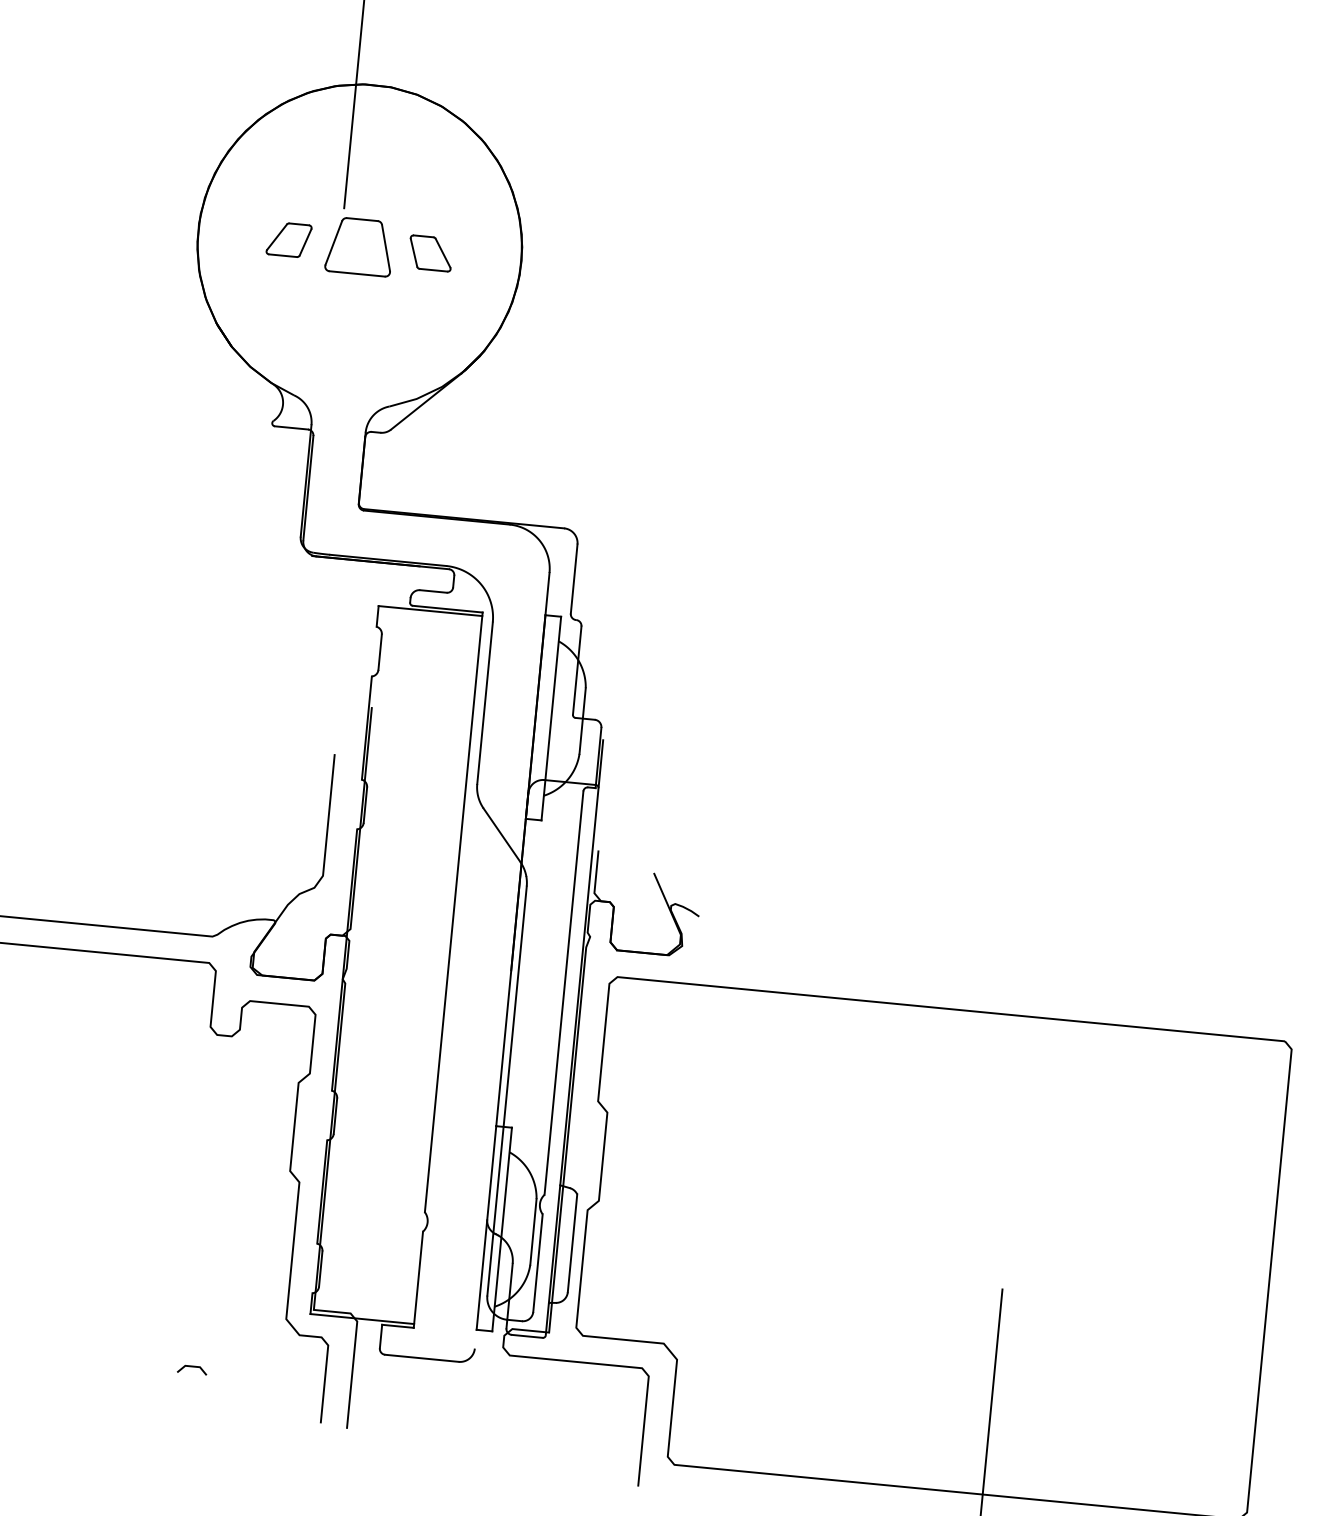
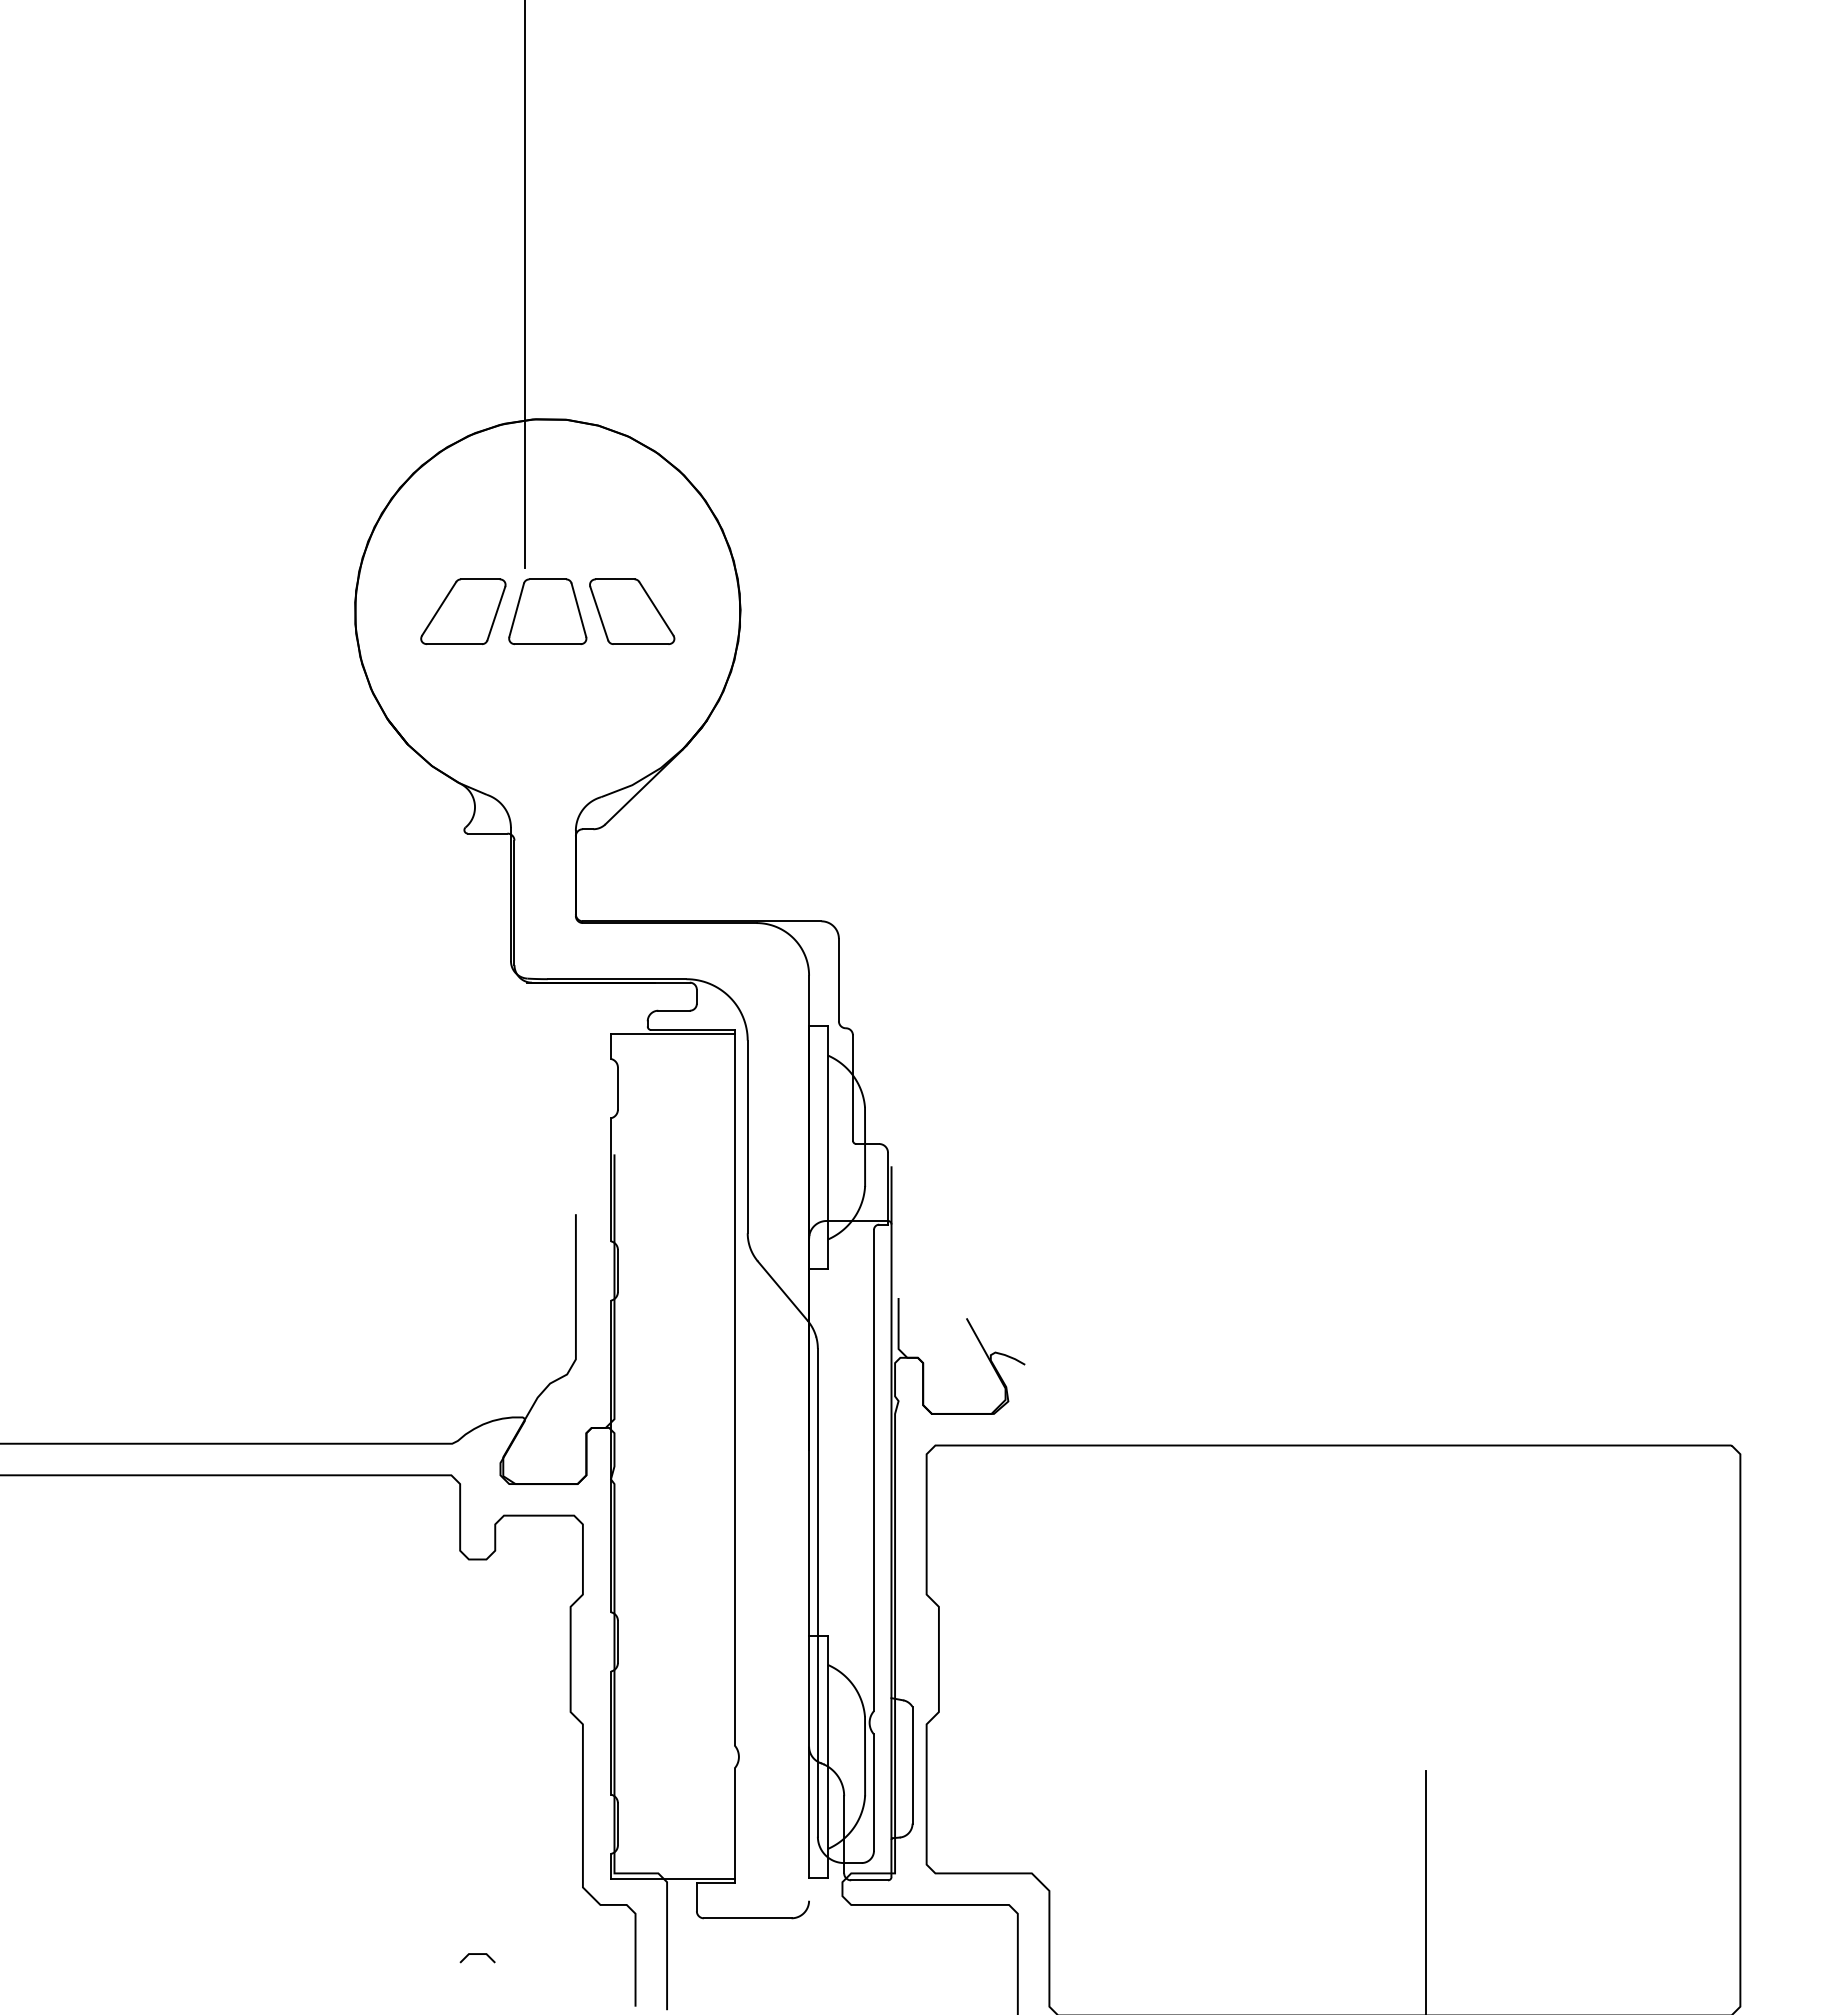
part: (289, 239) -> (463, 611), size x1.67
part: (430, 253) -> (632, 611), size x1.67

